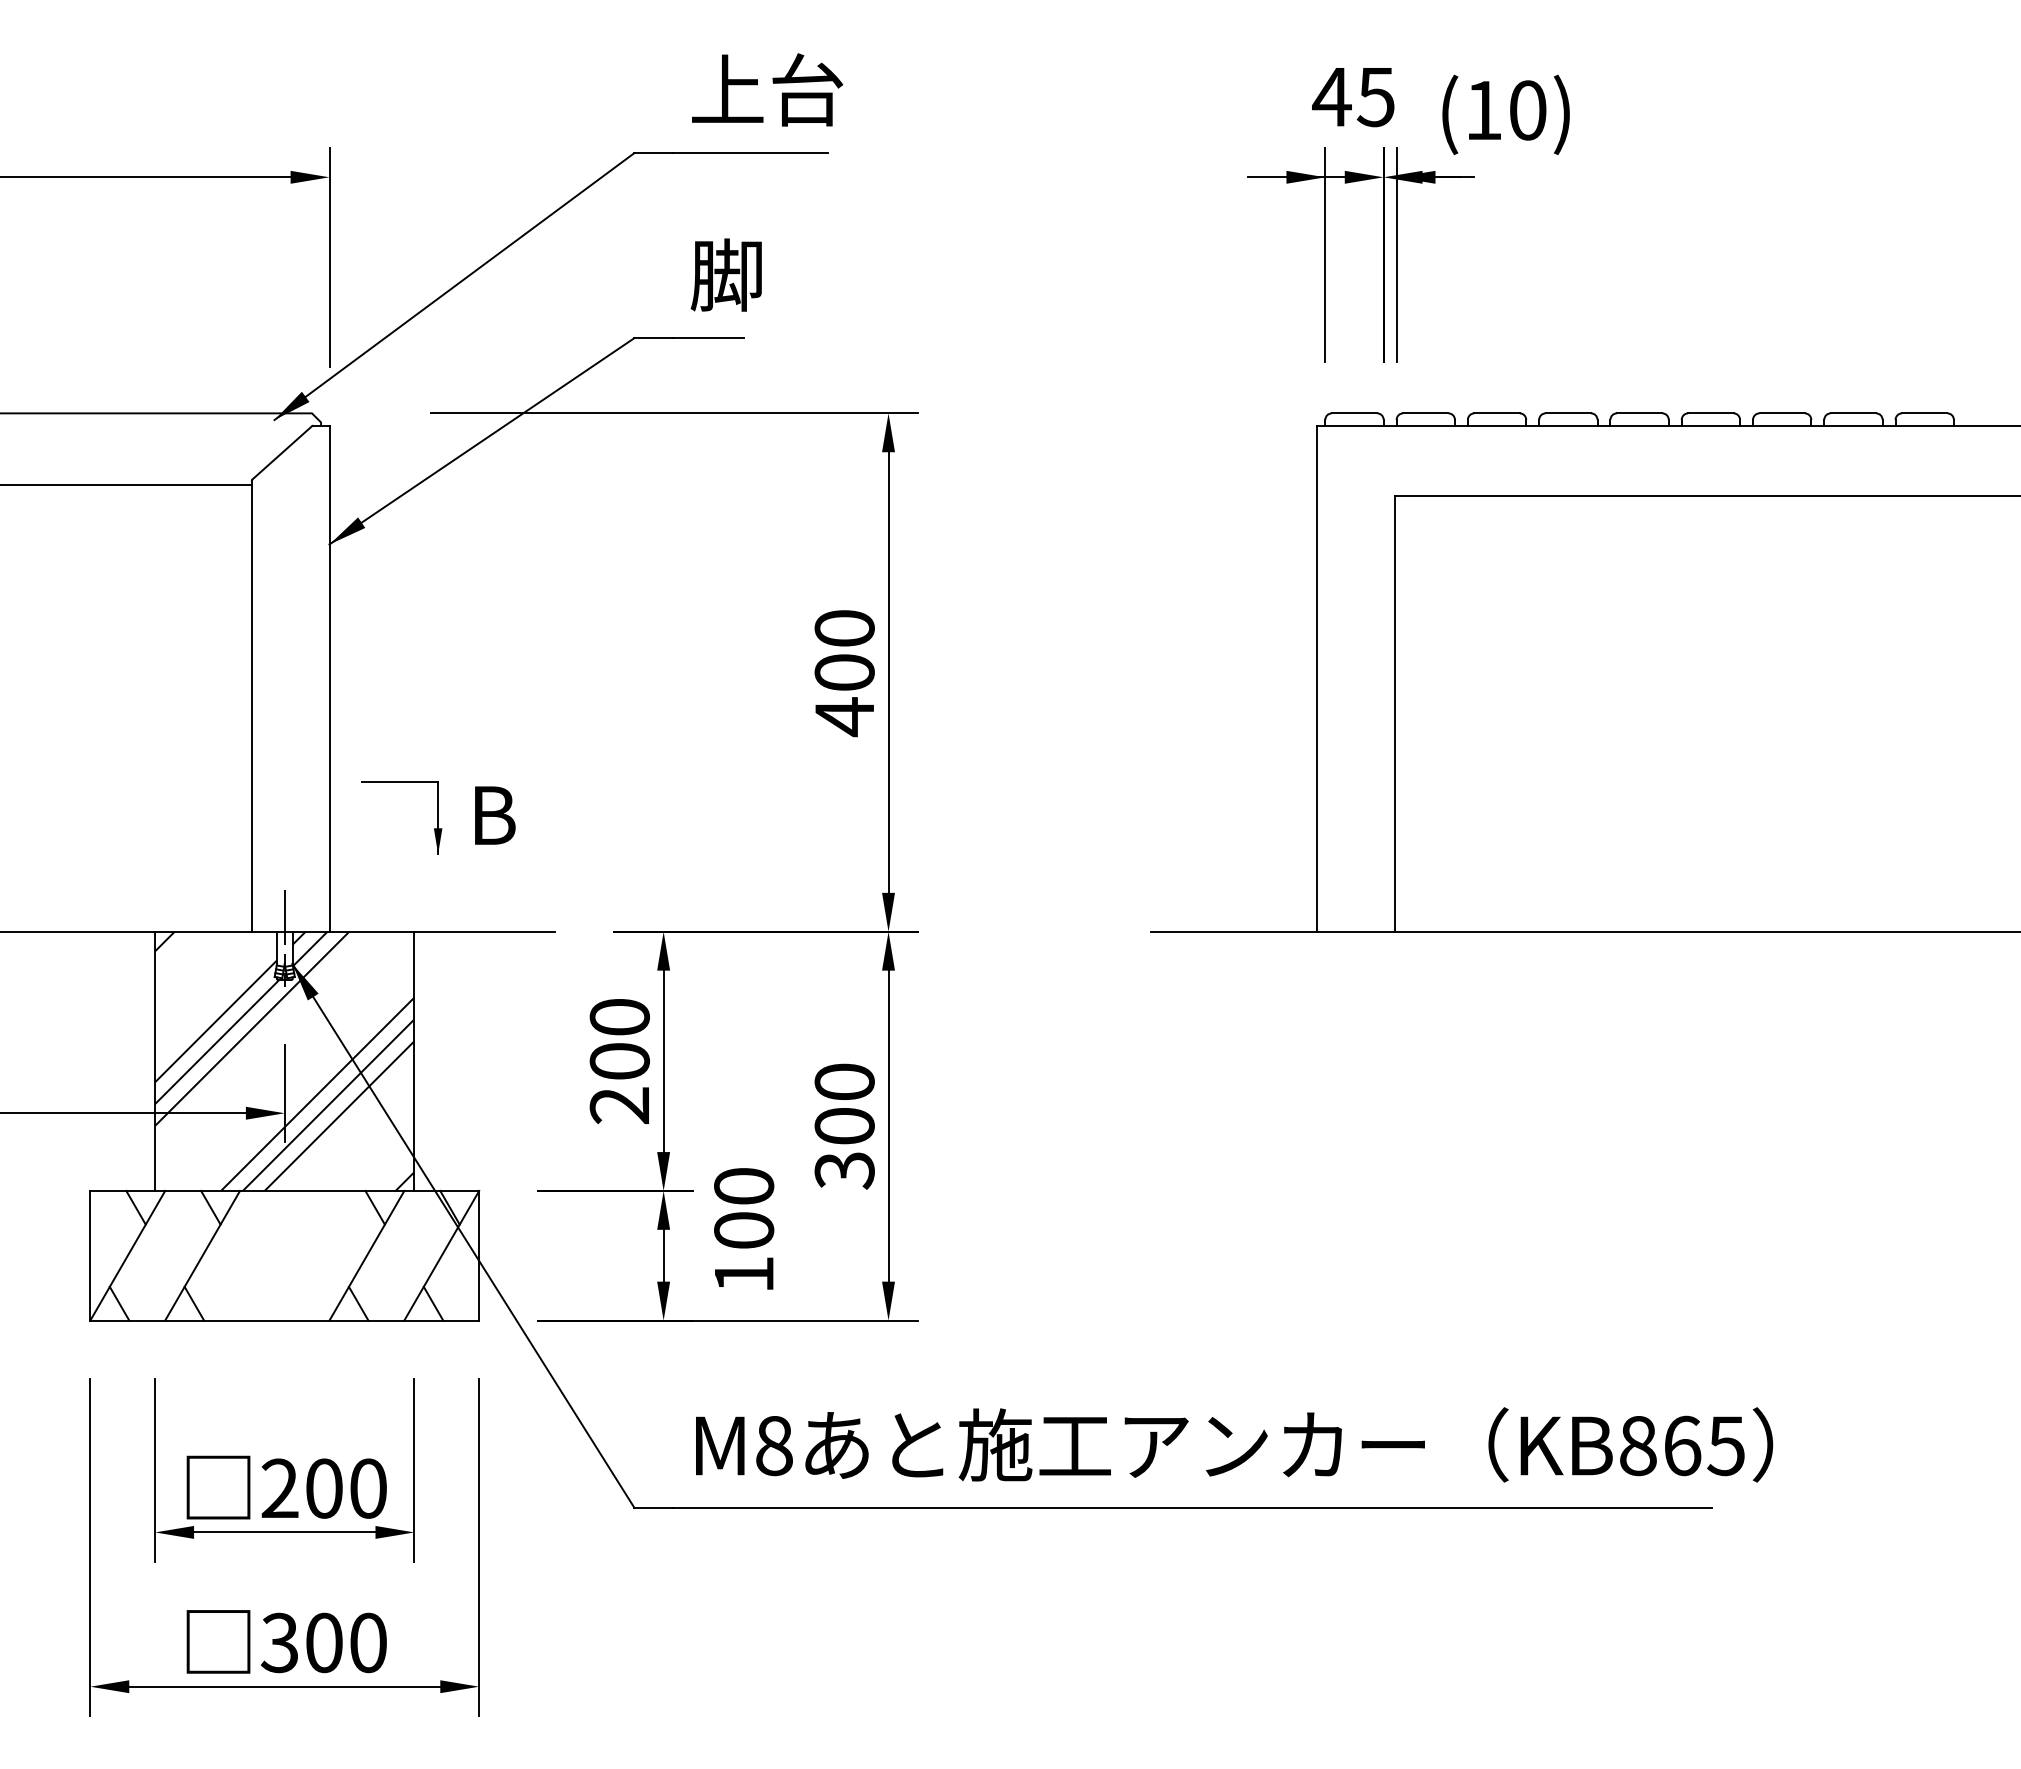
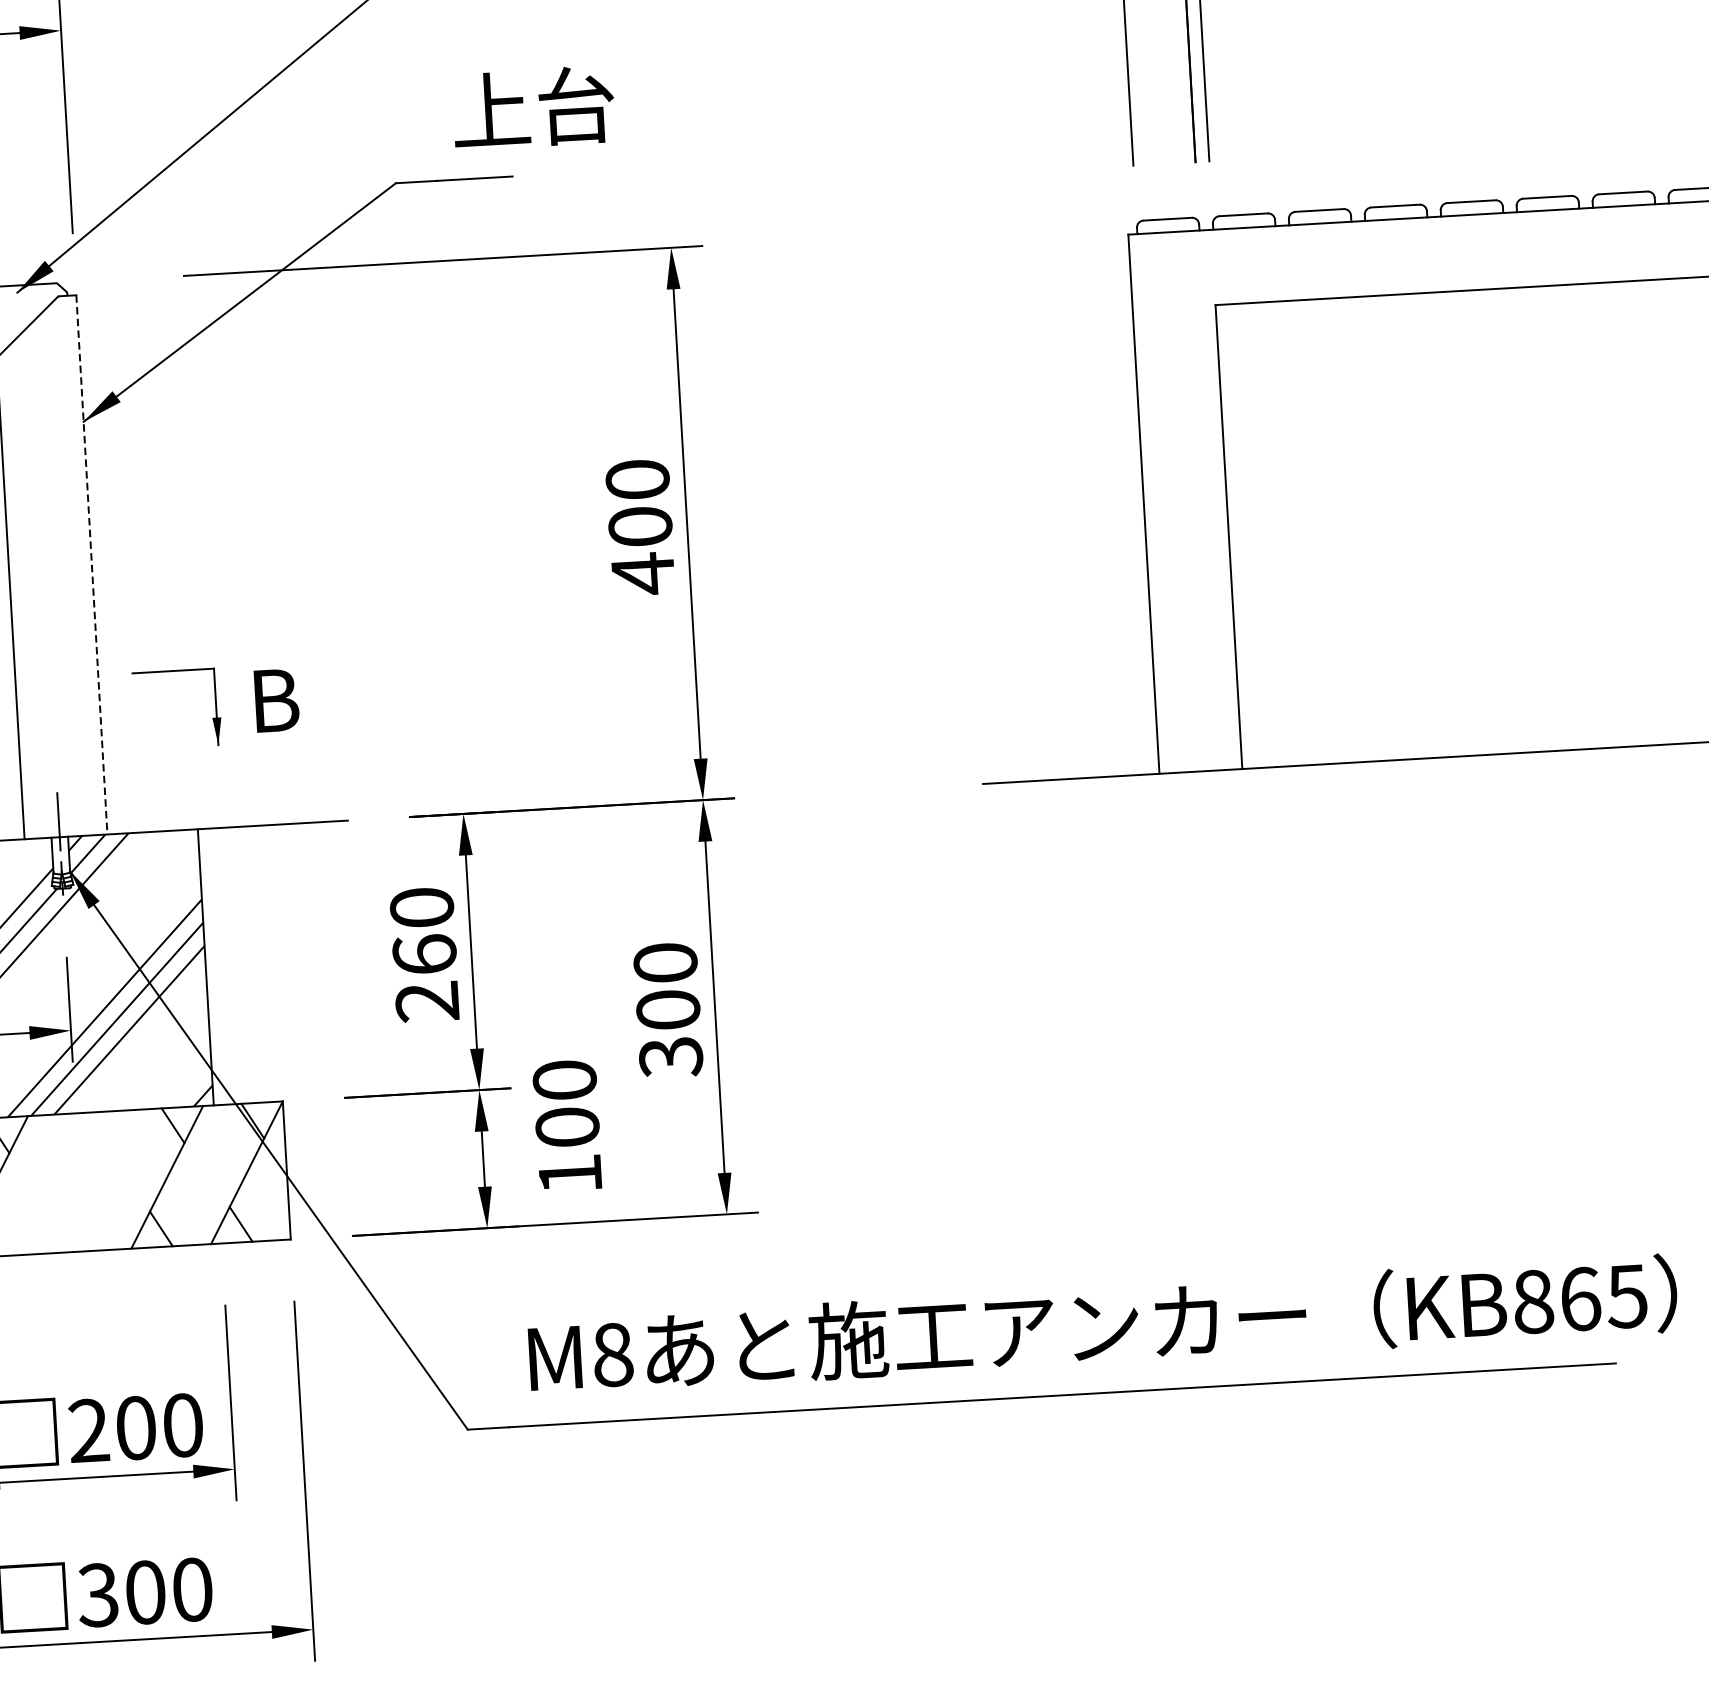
text: (766, 274) -> (532, 107), 脚 -> 上台
line: (329, 679) -> (91, 565), solid -> dashed
text: (619, 1060) -> (424, 953), 200 -> 260

